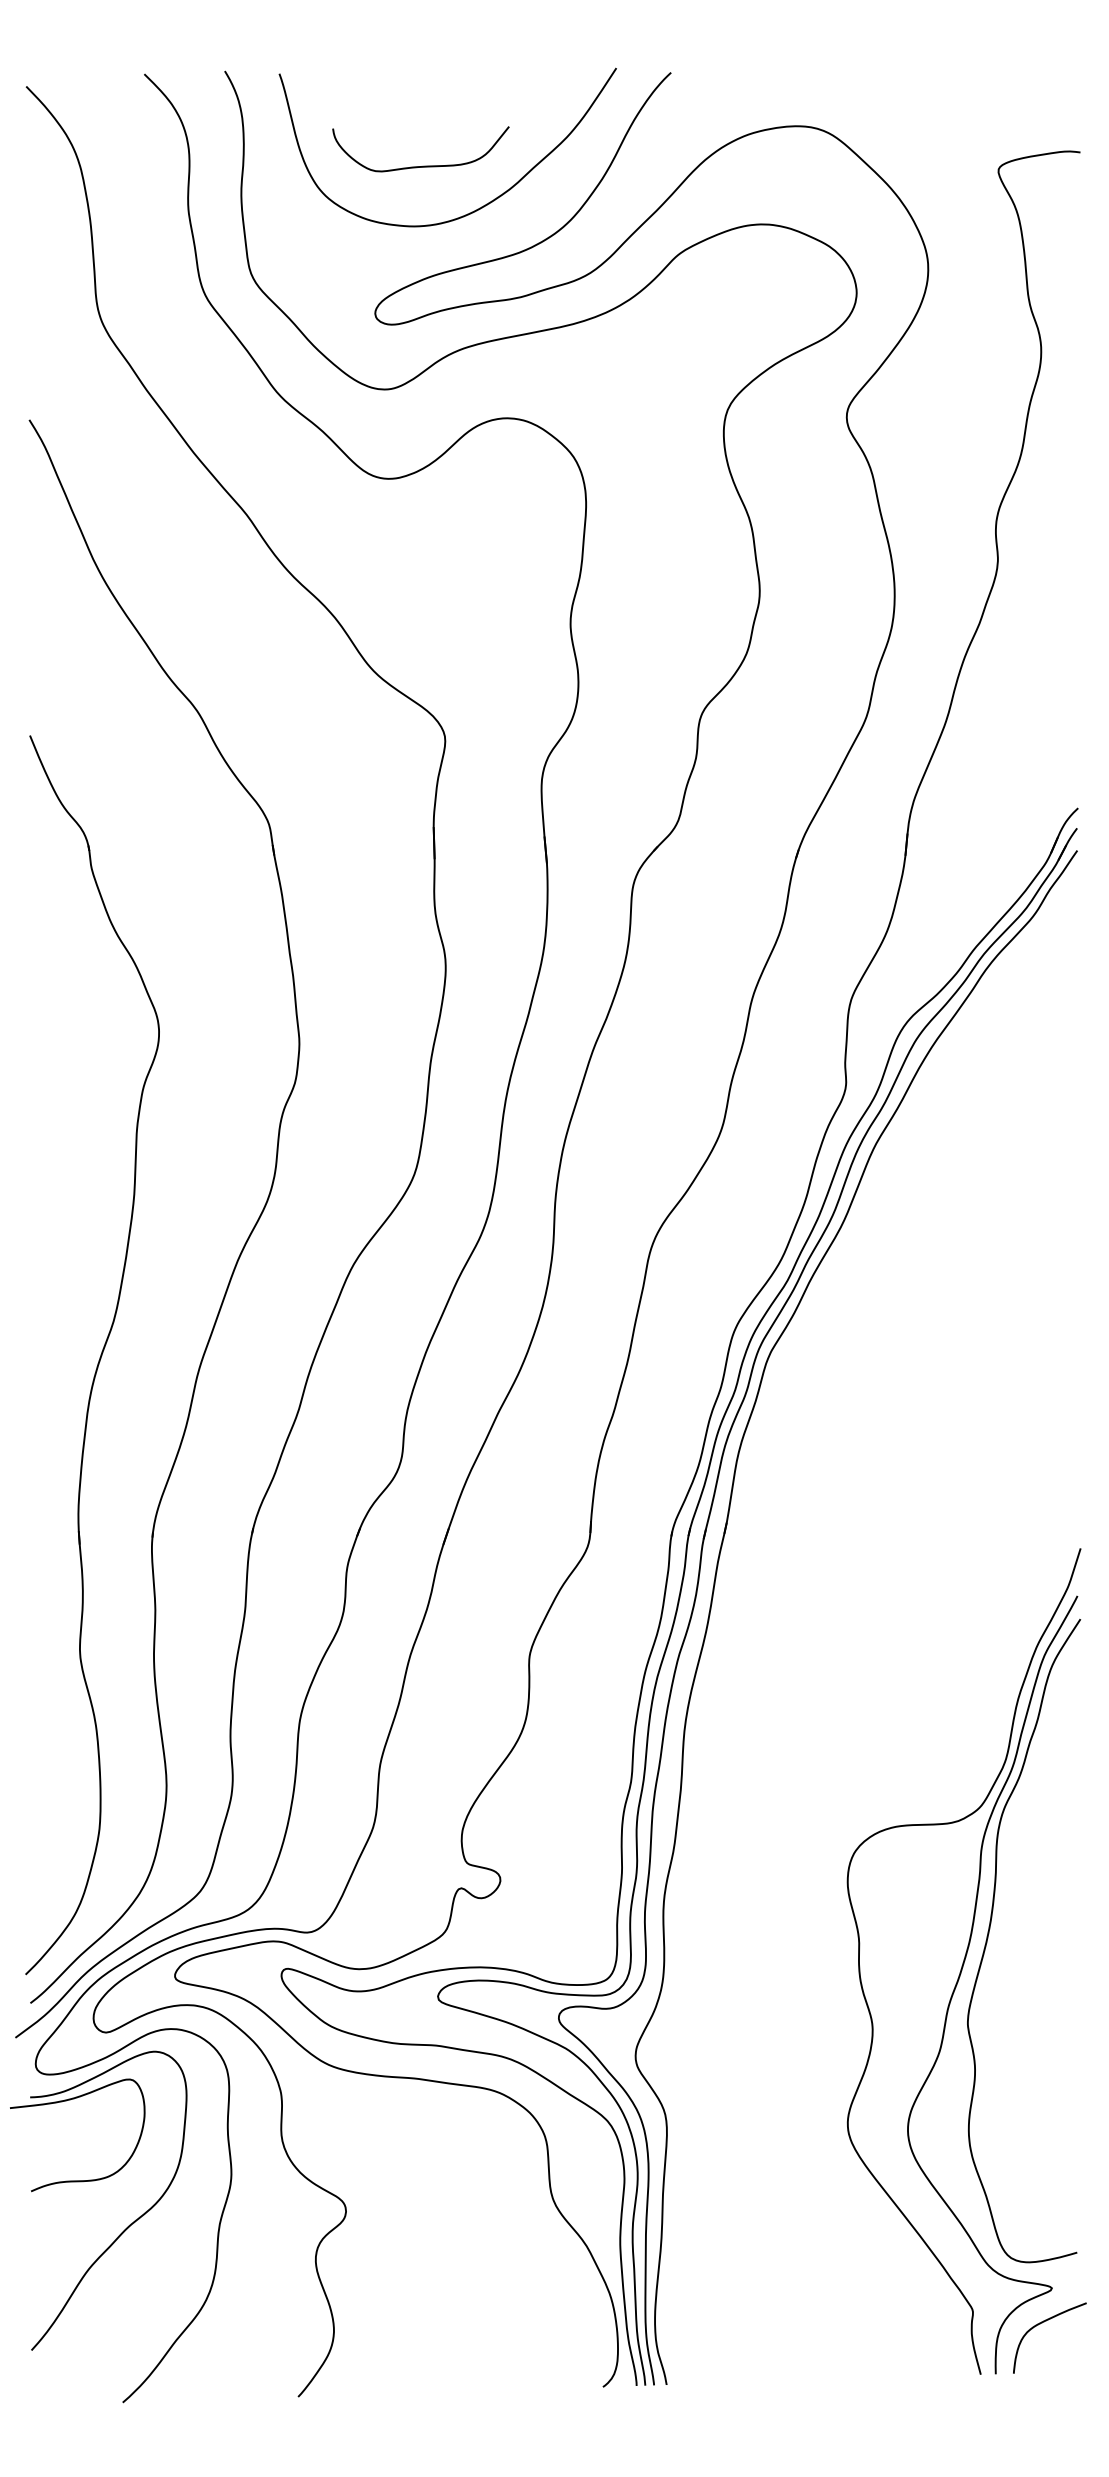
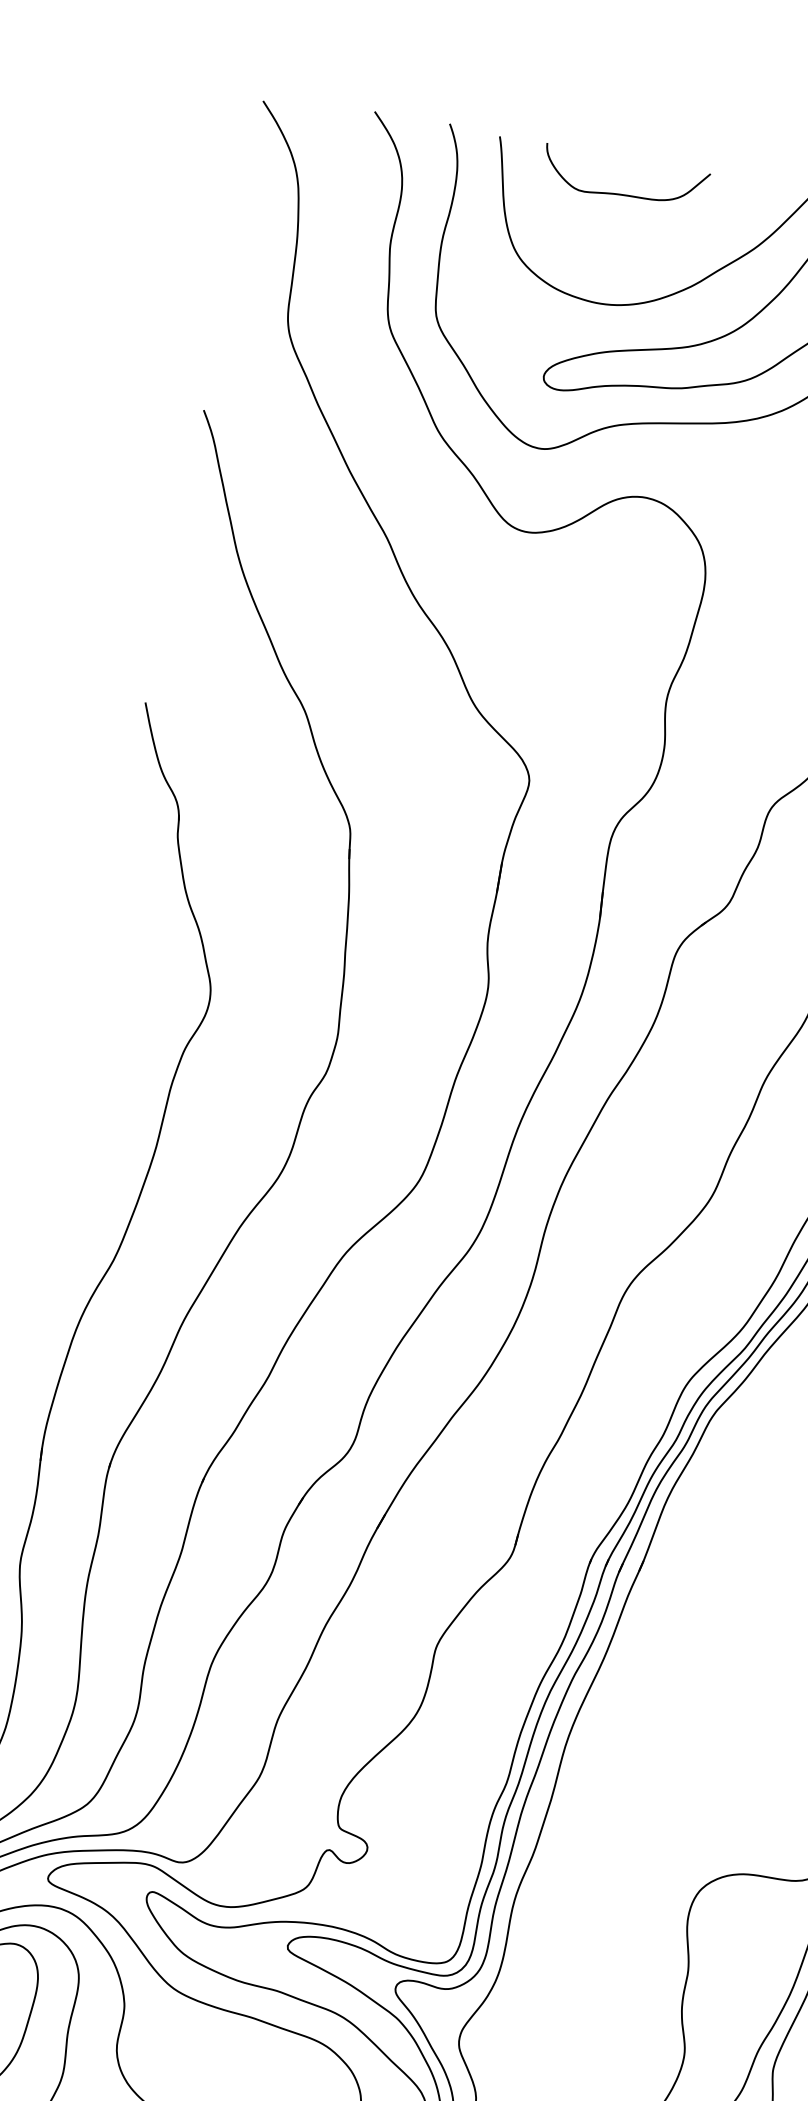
curve: (422, 165) -> (623, 193), moved

